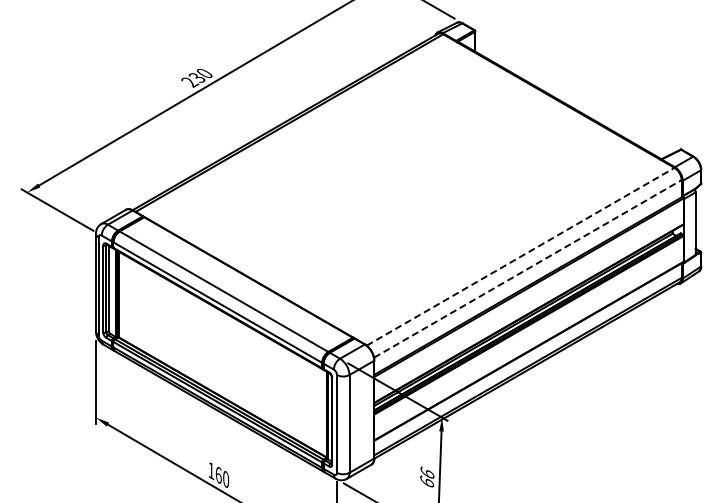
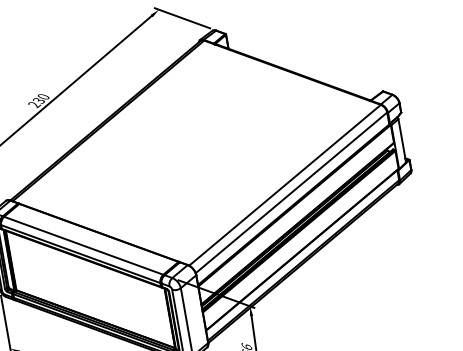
line: (520, 256) -> (284, 185), dashed -> solid
line: (527, 268) -> (291, 192), dashed -> solid

